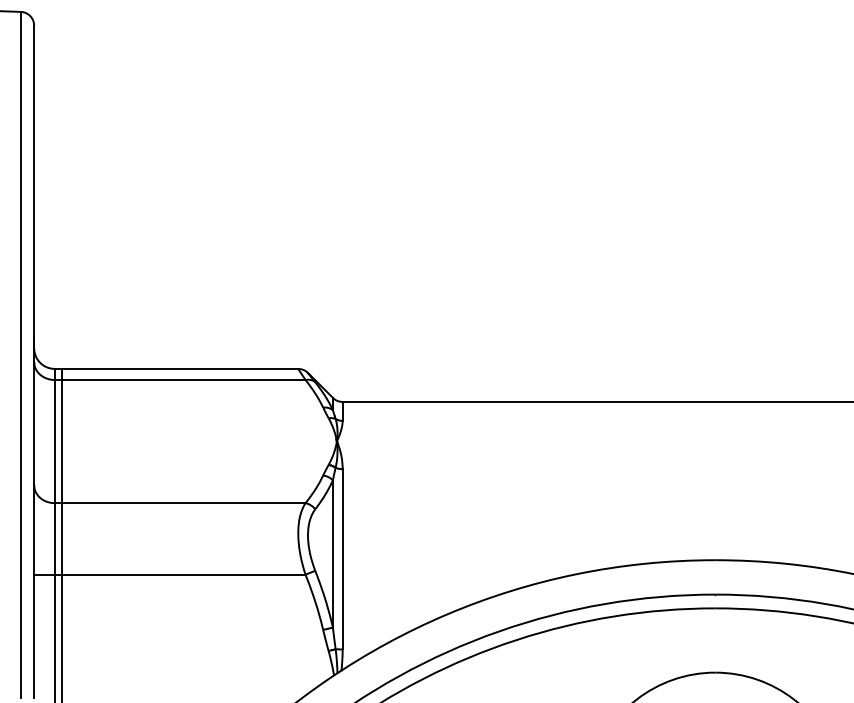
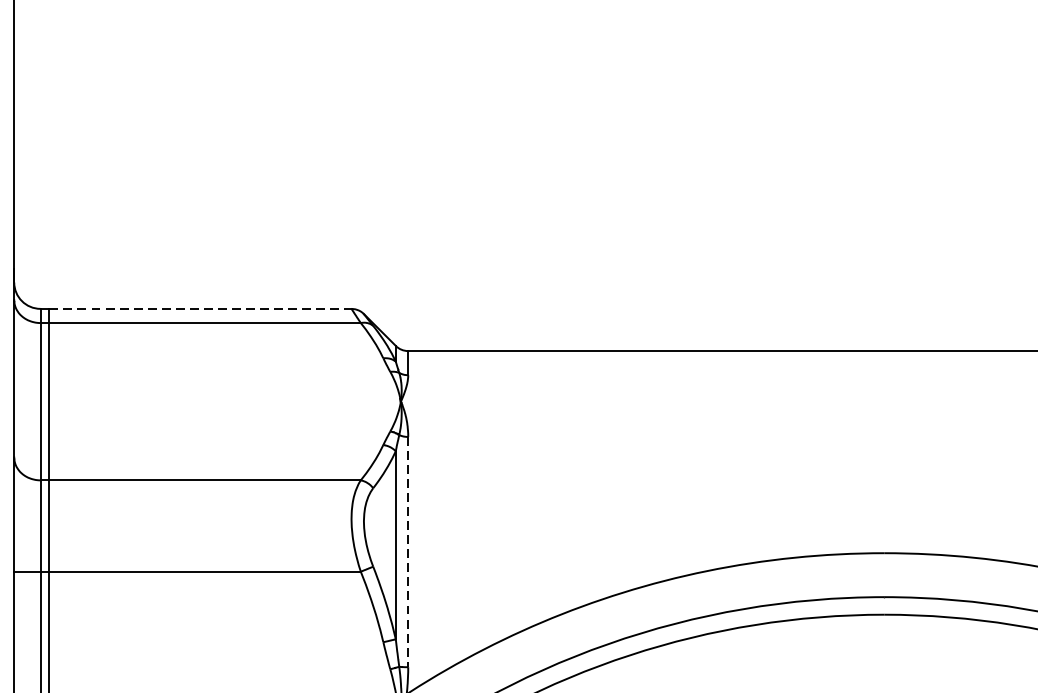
line: (180, 368) -> (201, 308), solid -> dashed
line: (342, 559) -> (408, 552), solid -> dashed

